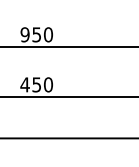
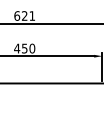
text: (36, 34) -> (24, 15), 950 -> 621

